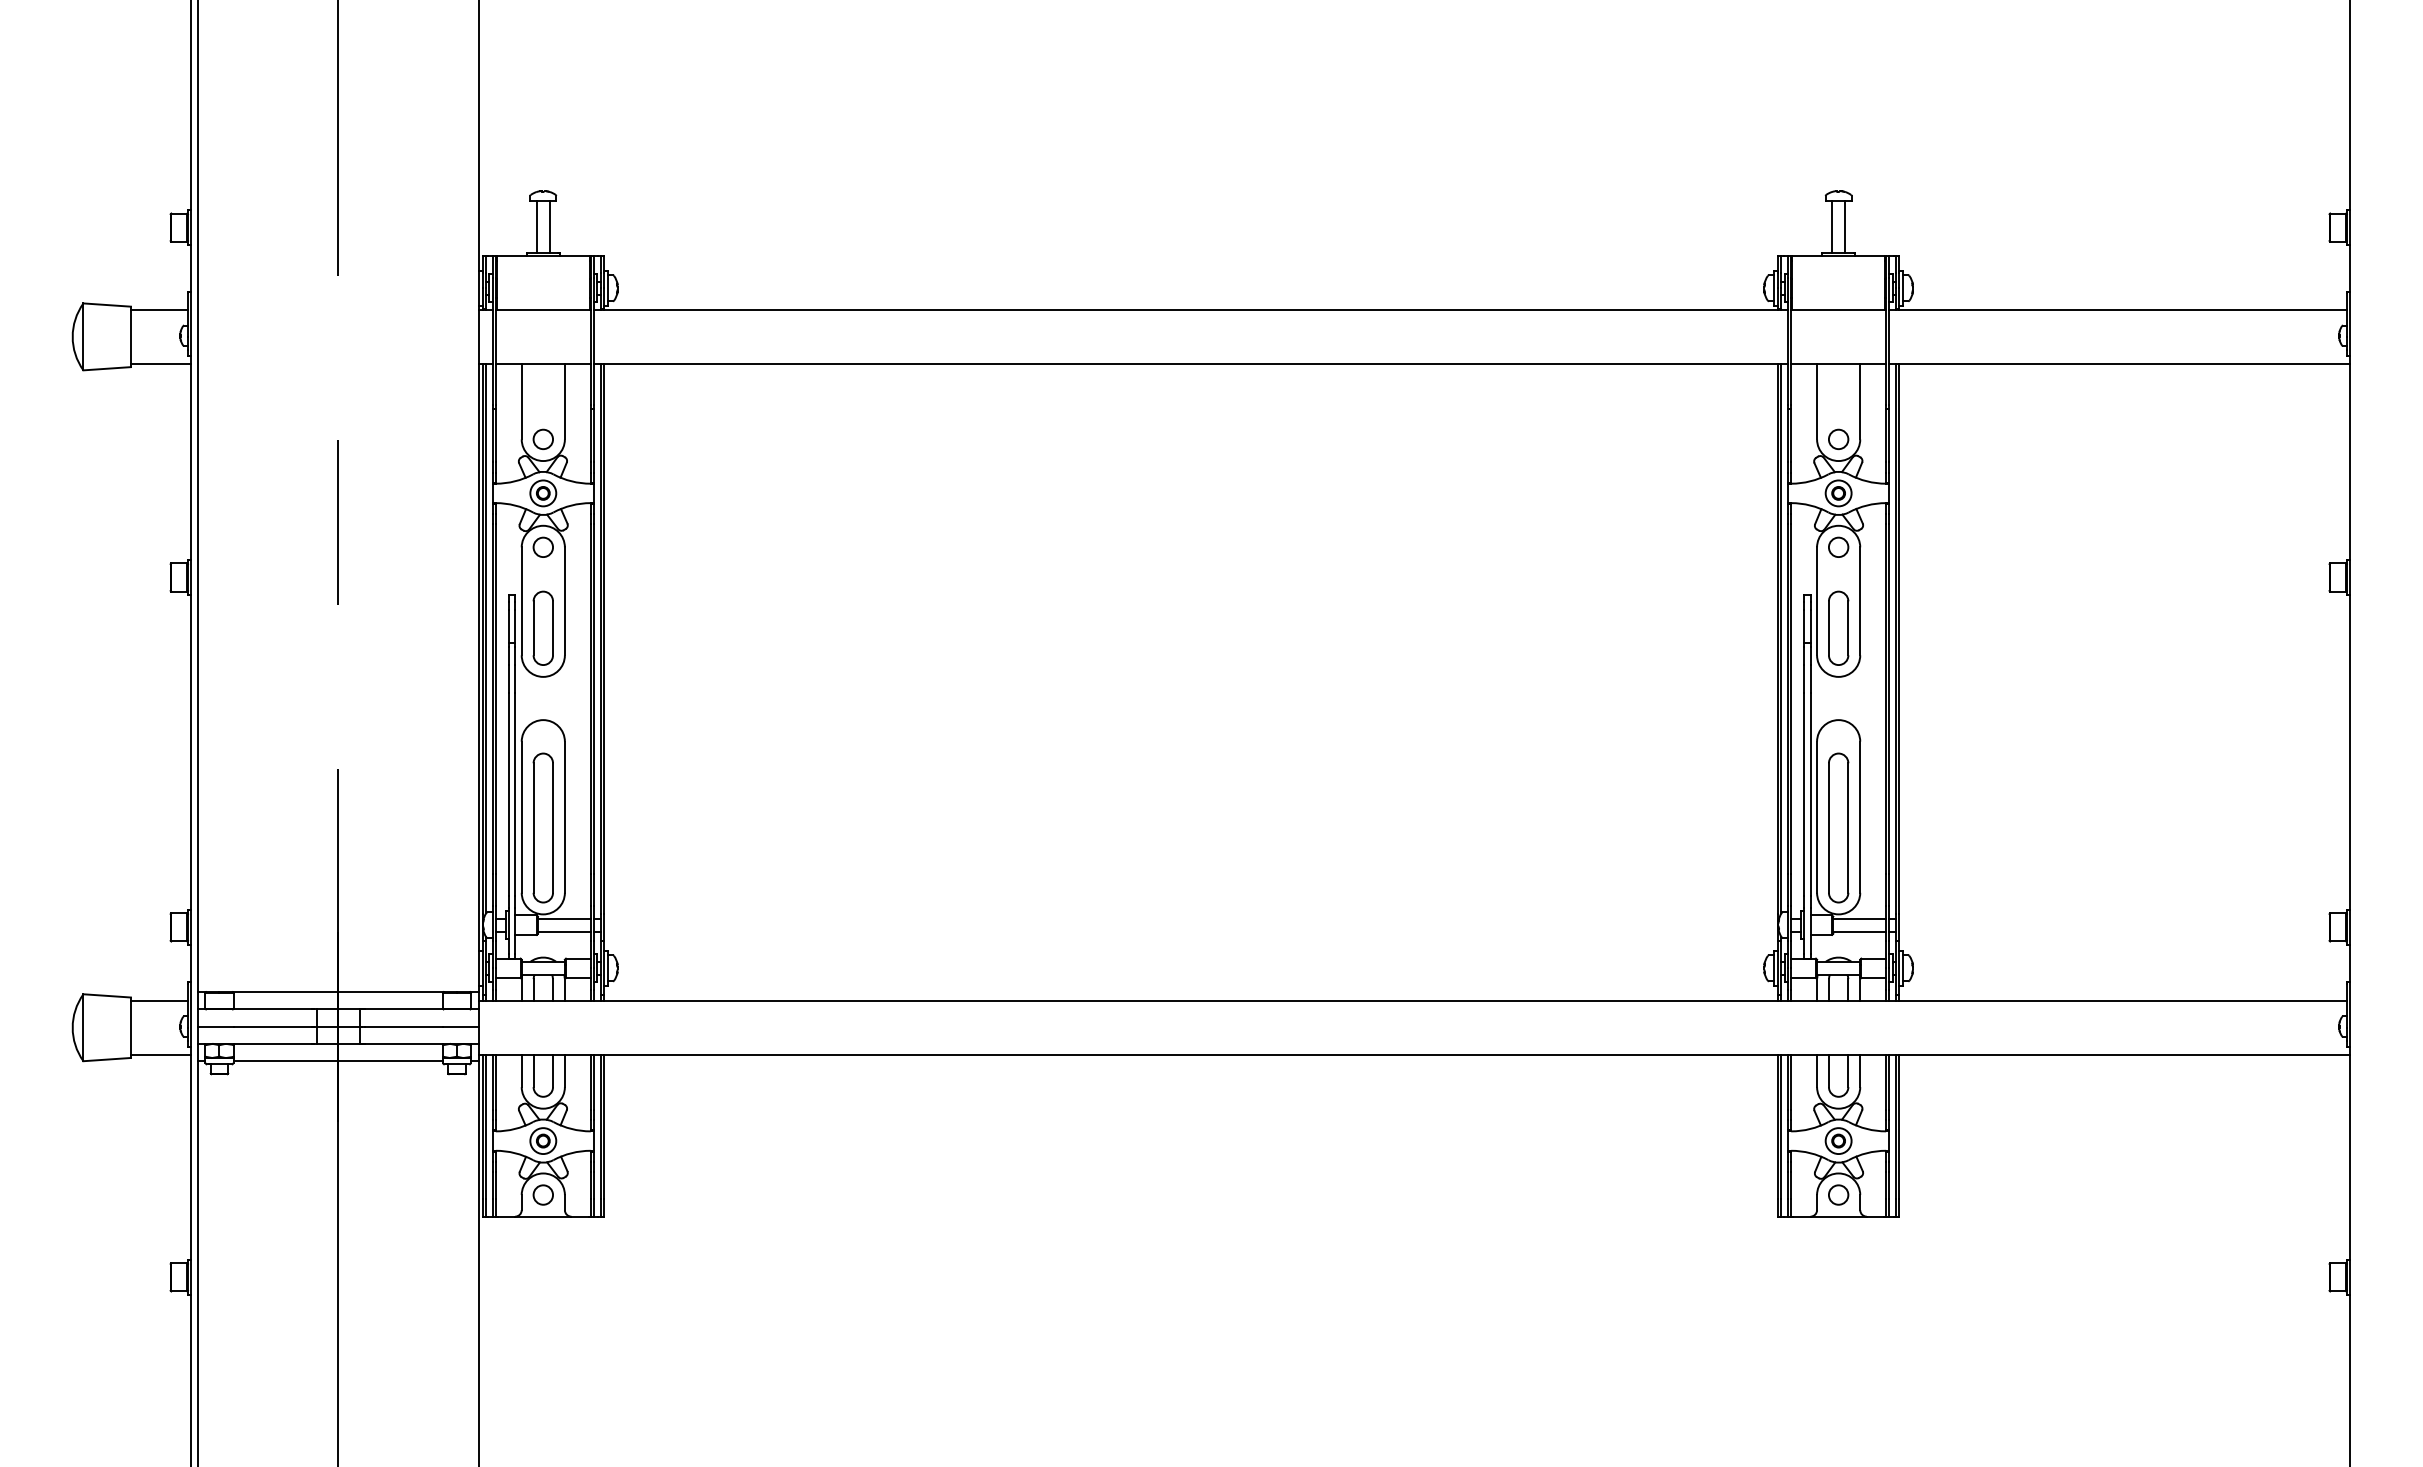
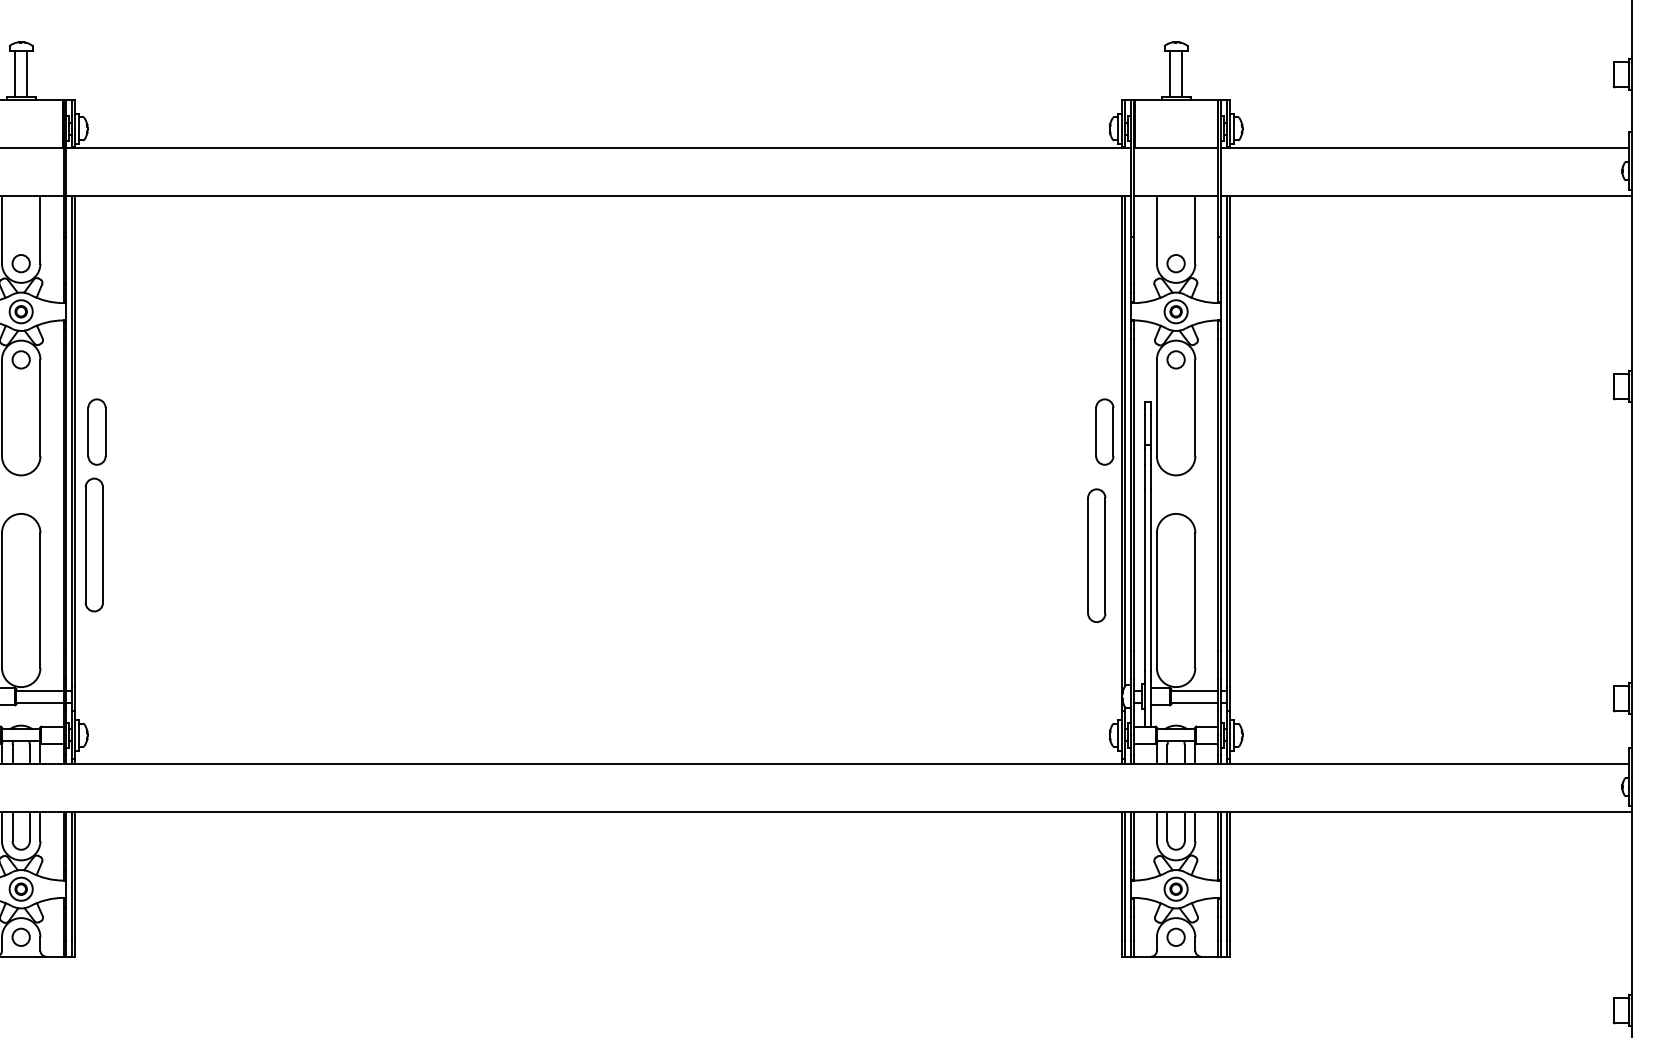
part: (542, 627) -> (96, 431), moved
part: (1838, 627) -> (1104, 431), moved
part: (542, 827) -> (93, 544), moved
part: (1838, 827) -> (1096, 555), moved

